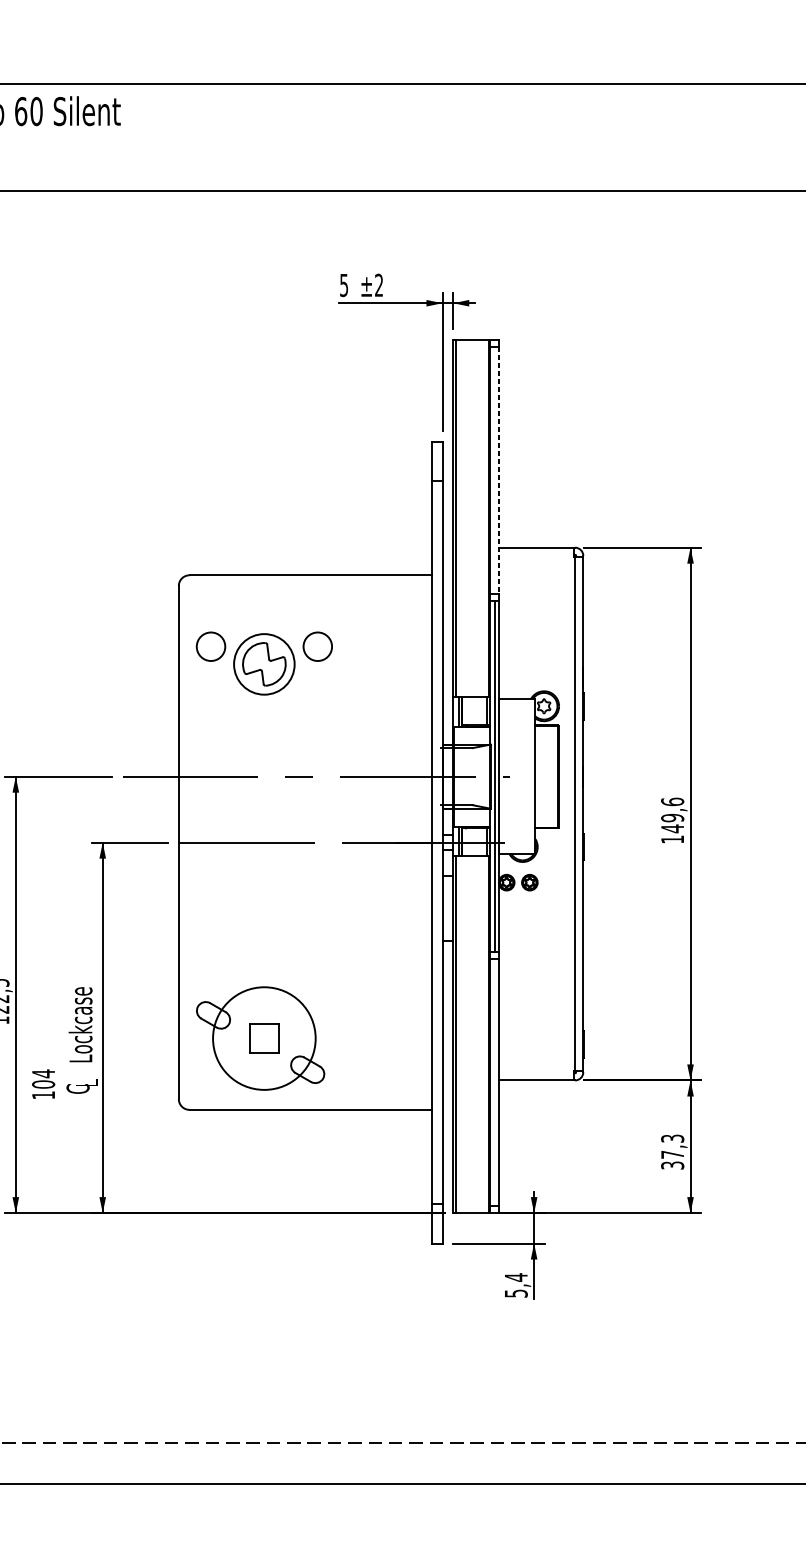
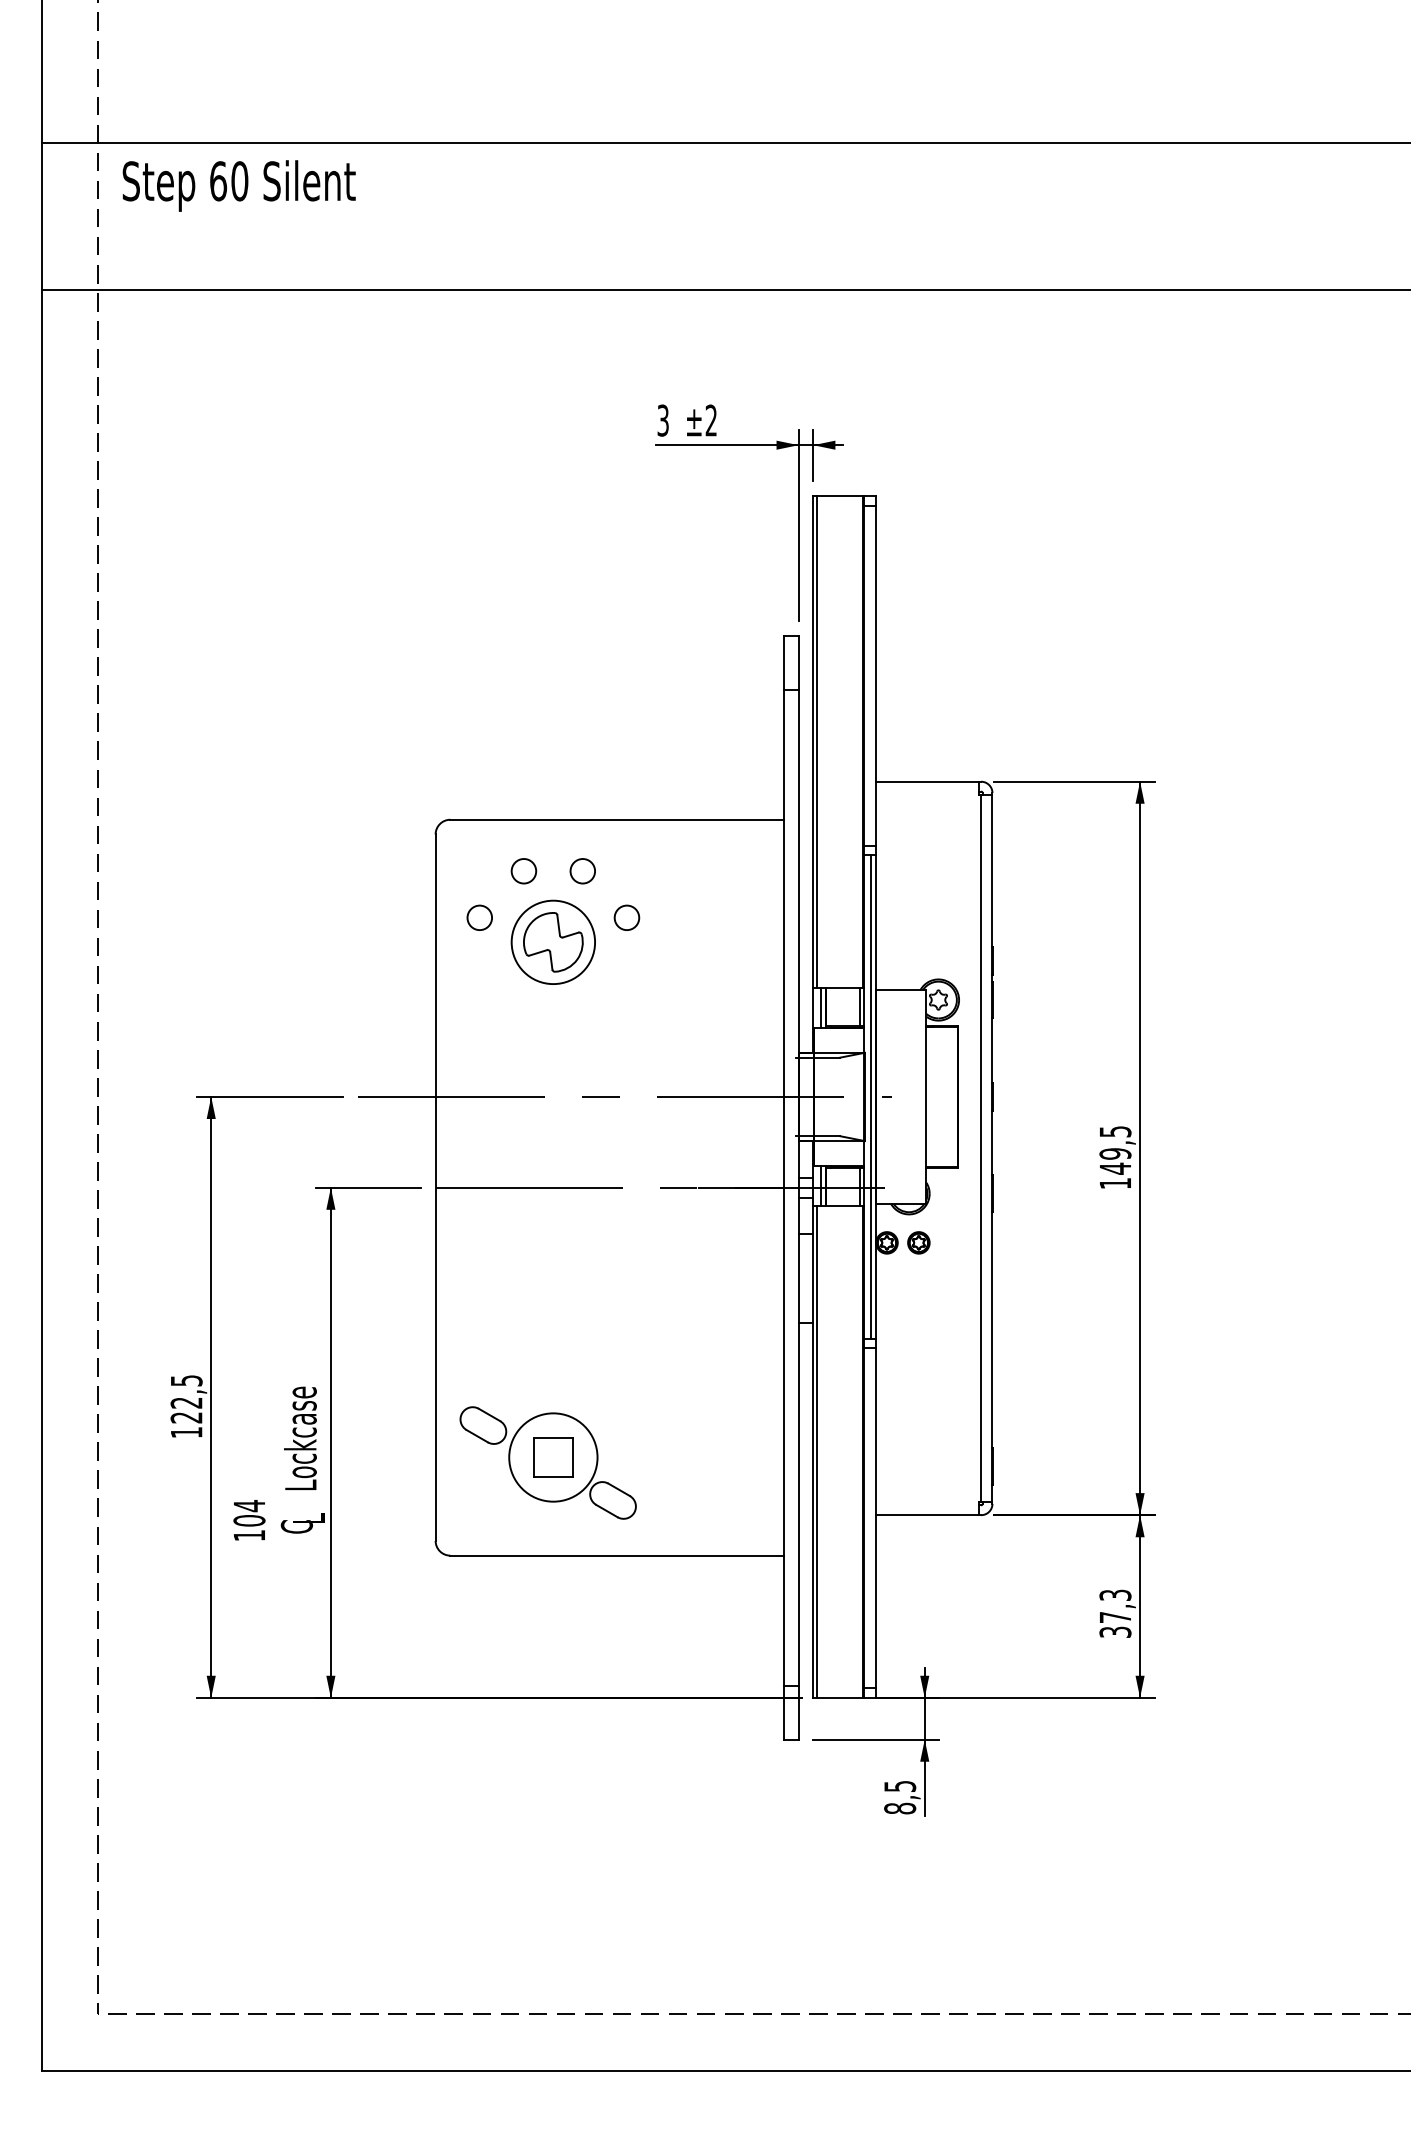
text: (344, 285) -> (663, 420), 5 -> 3
line: (498, 470) -> (875, 675), dashed -> solid
circle: (242, 612) -> (523, 871), added
circle: (285, 612) -> (582, 871), added
circle: (210, 646) -> (479, 917), size x0.62
circle: (317, 646) -> (626, 917), size x0.62
text: (672, 801) -> (1115, 1131), 149,6 -> 149,5
circle: (264, 1038) -> (553, 1457), size x0.62
text: (516, 1285) -> (900, 1797), 5,4 -> 8,5

